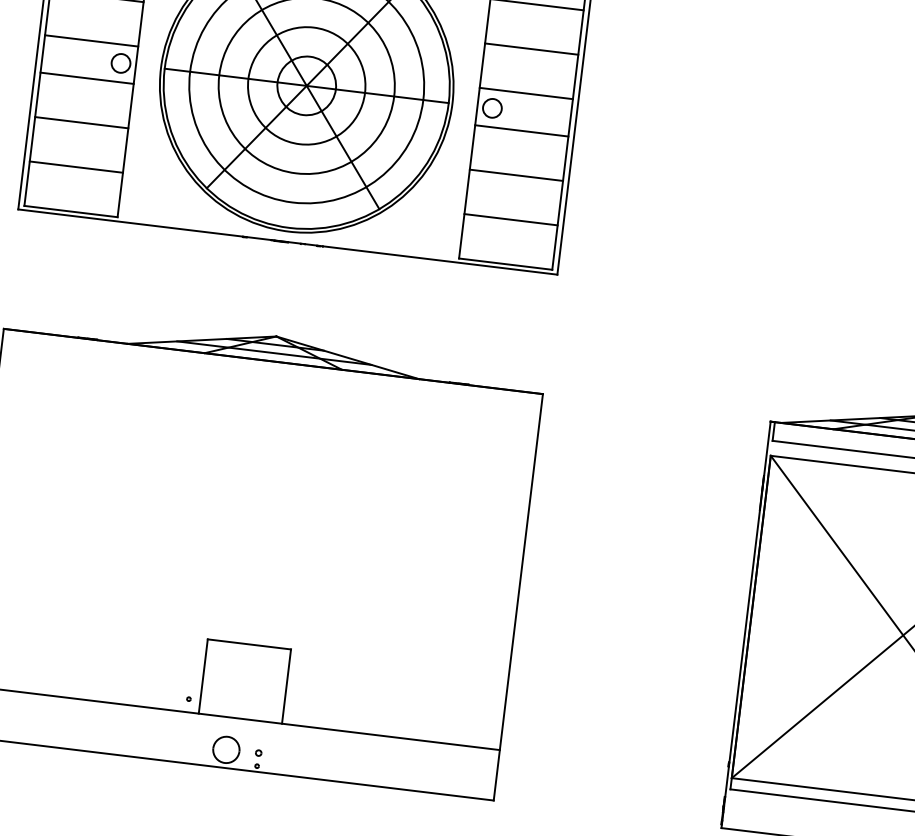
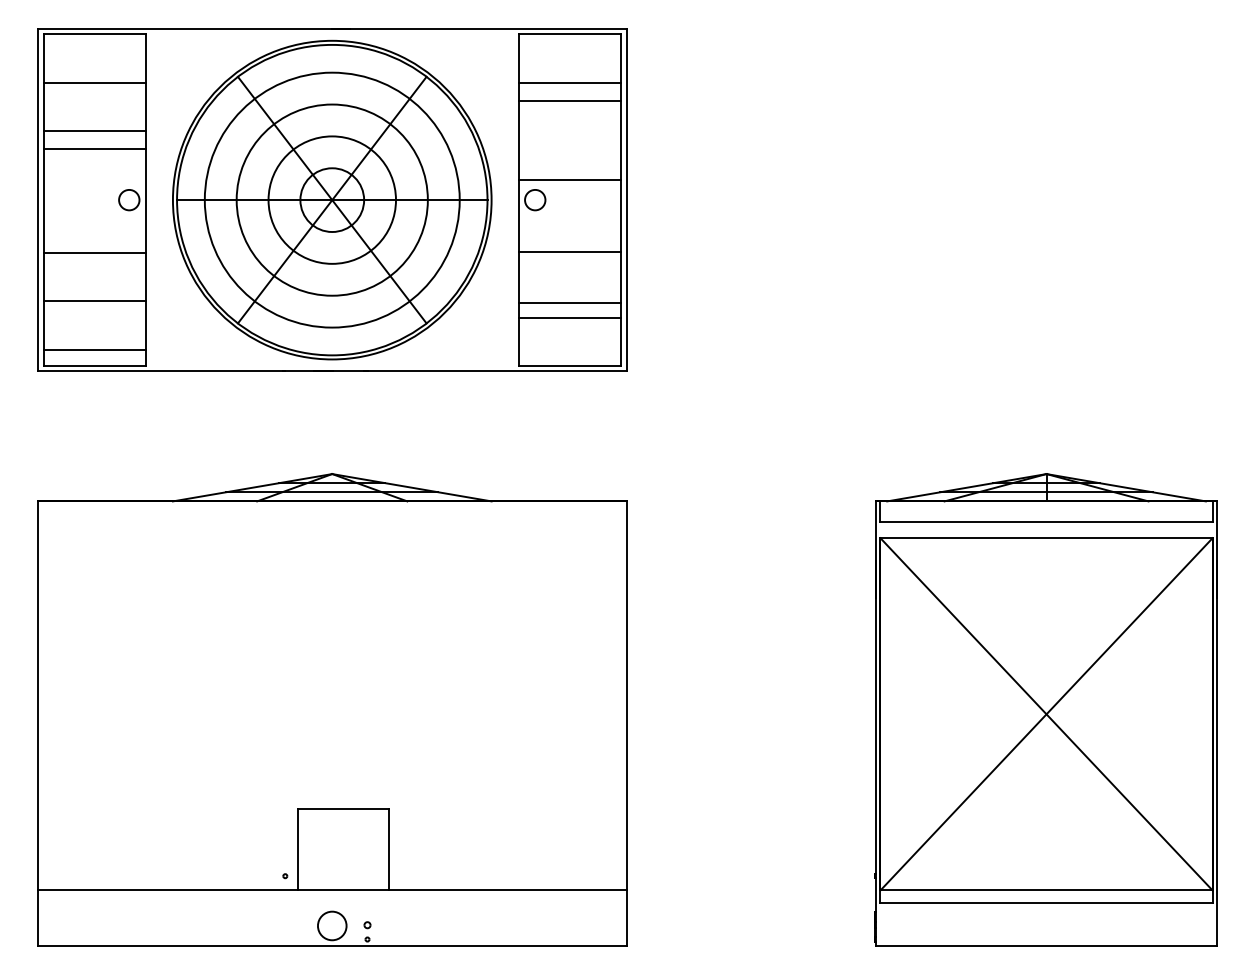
line: (91, 40) -> (94, 148), moved
line: (531, 49) -> (569, 101), moved
line: (86, 78) -> (94, 252), moved
line: (81, 123) -> (94, 301), moved
line: (521, 130) -> (569, 251), moved
line: (76, 166) -> (94, 349), moved
line: (516, 175) -> (569, 303), moved

